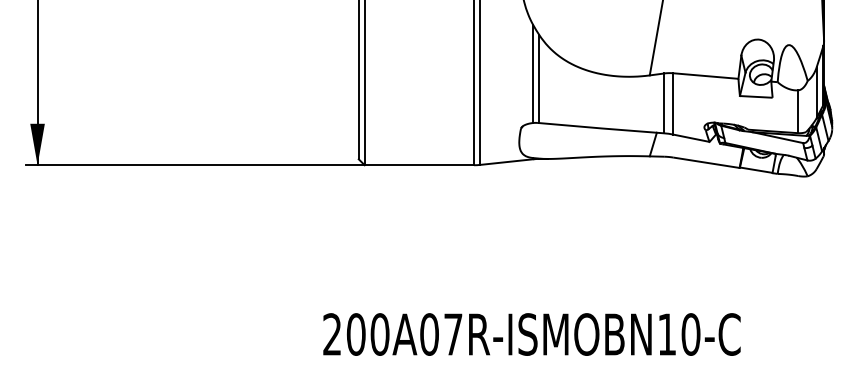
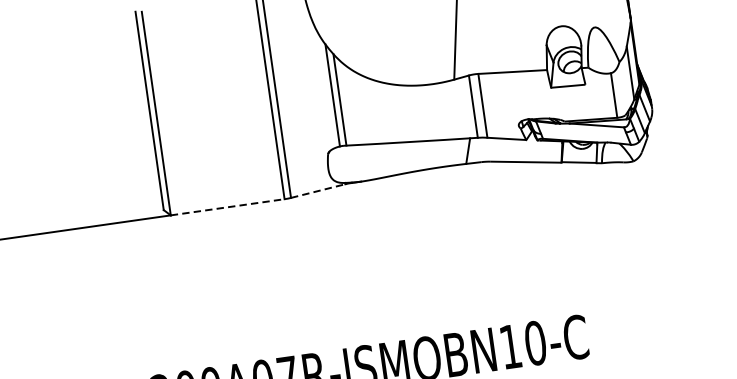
line: (506, 162) -> (318, 191), solid -> dashed
line: (419, 165) -> (227, 207), solid -> dashed

